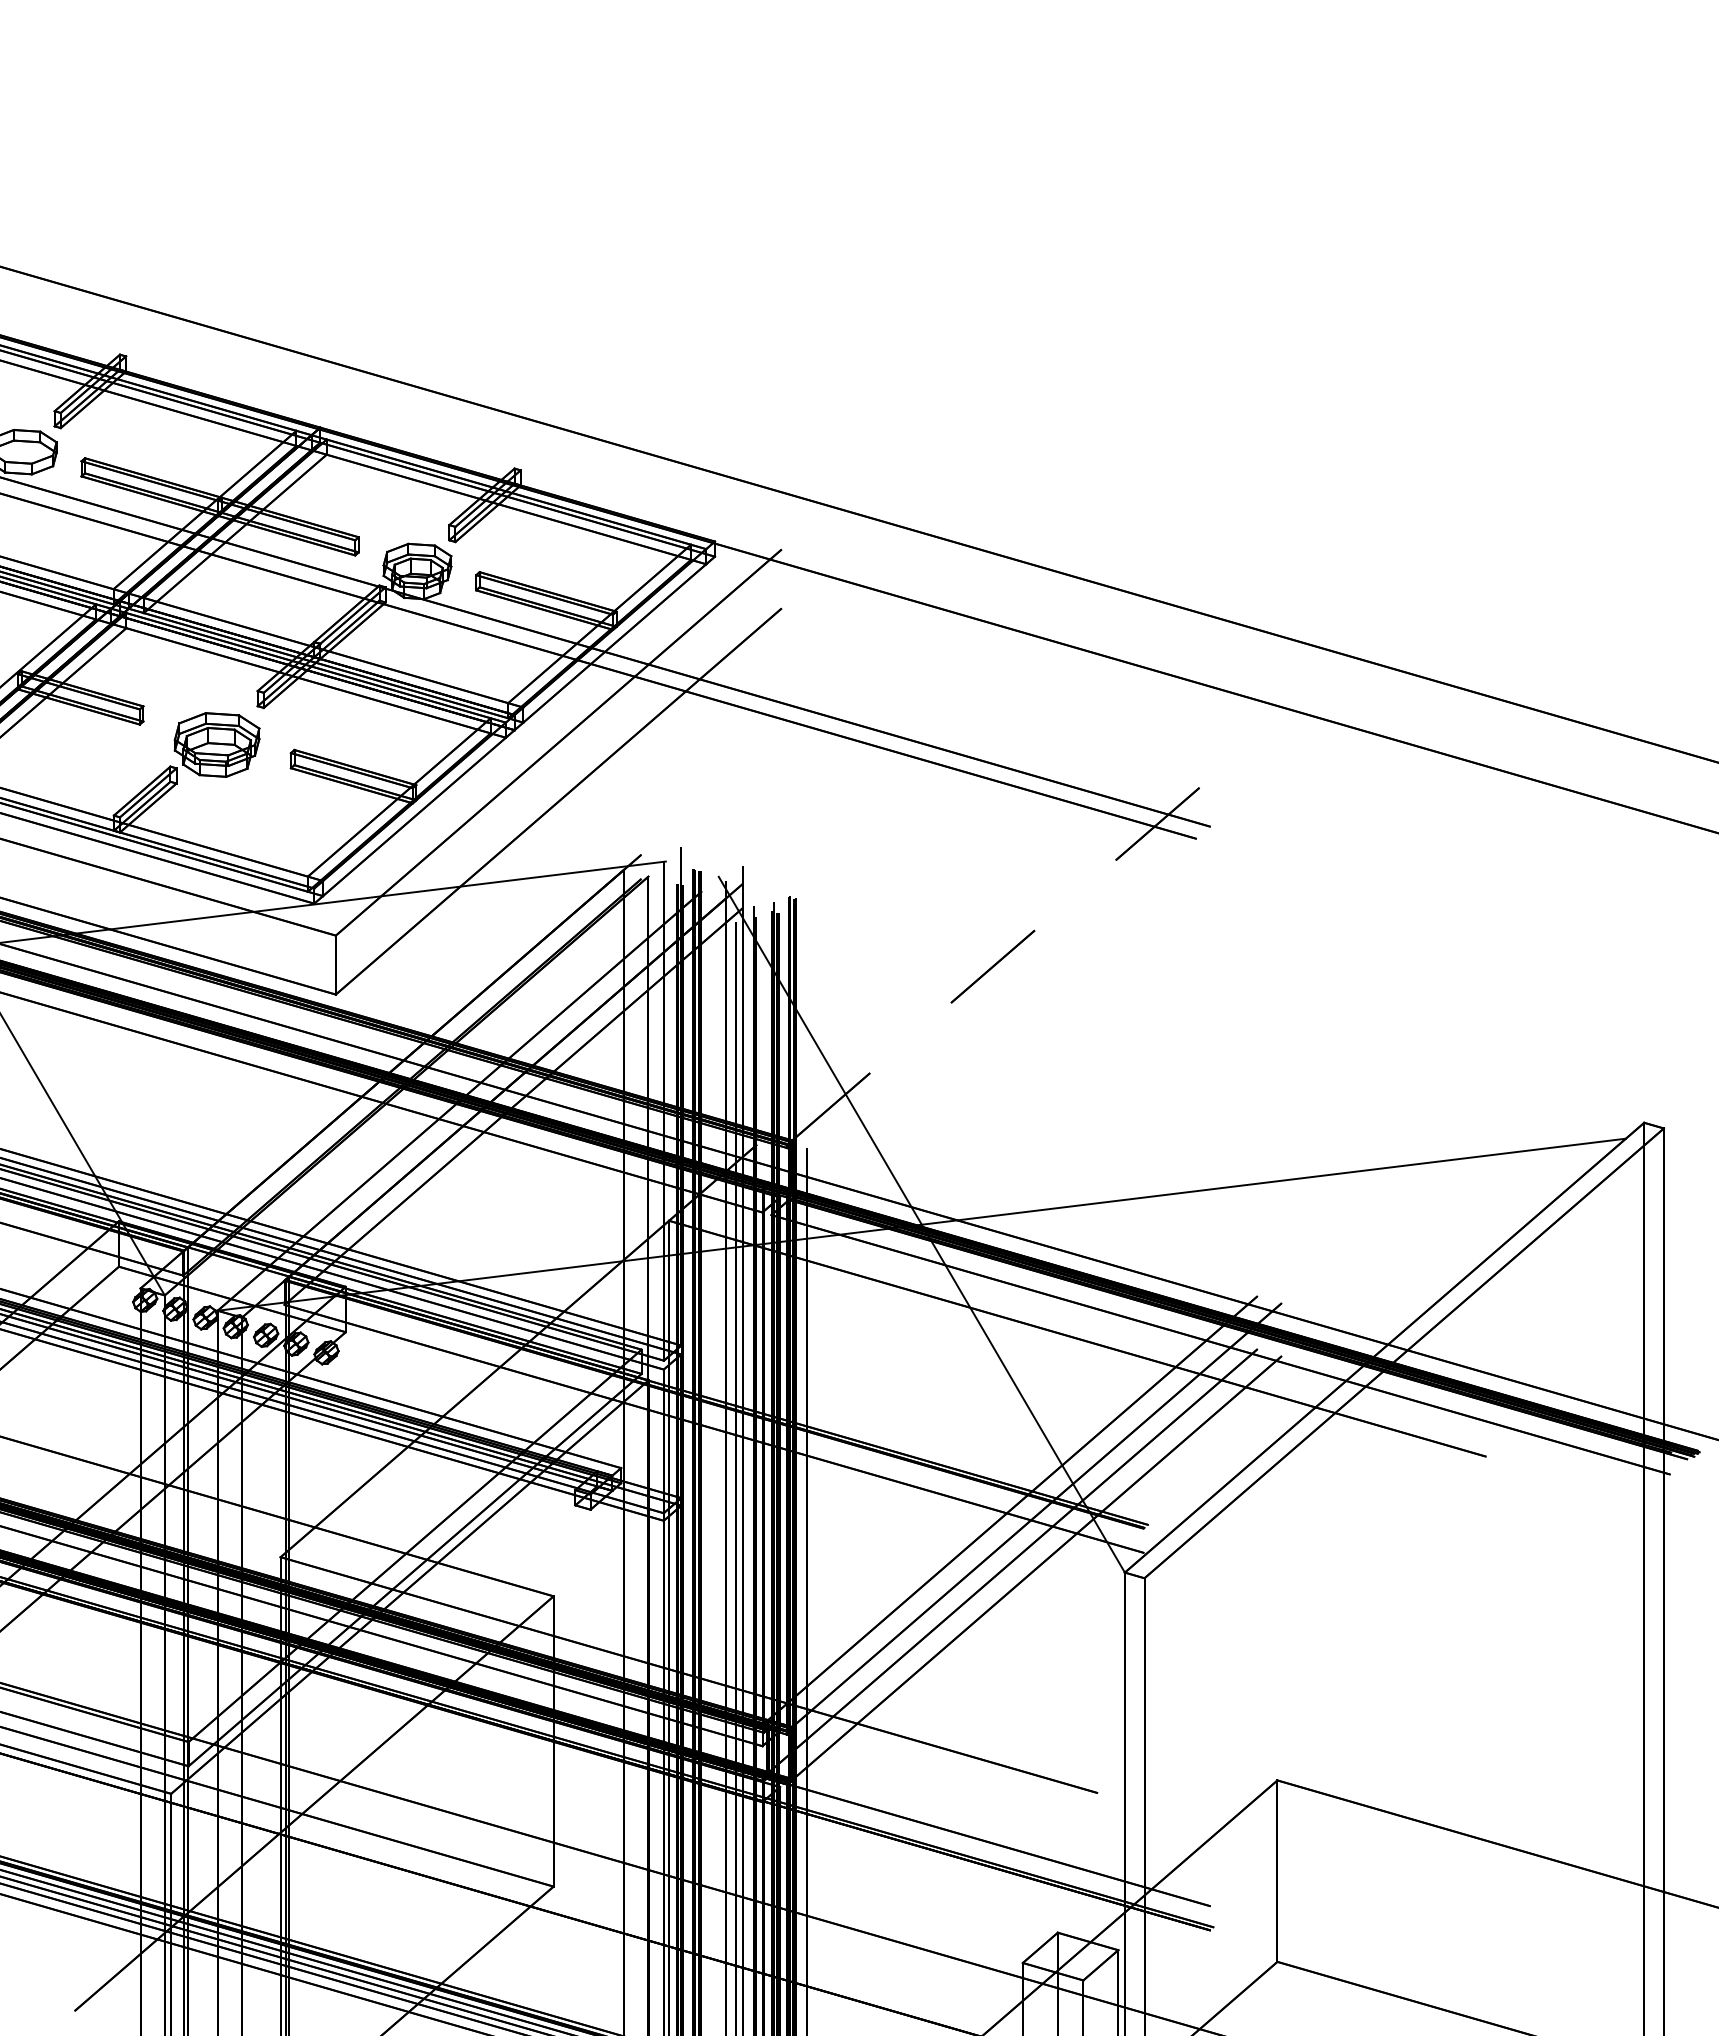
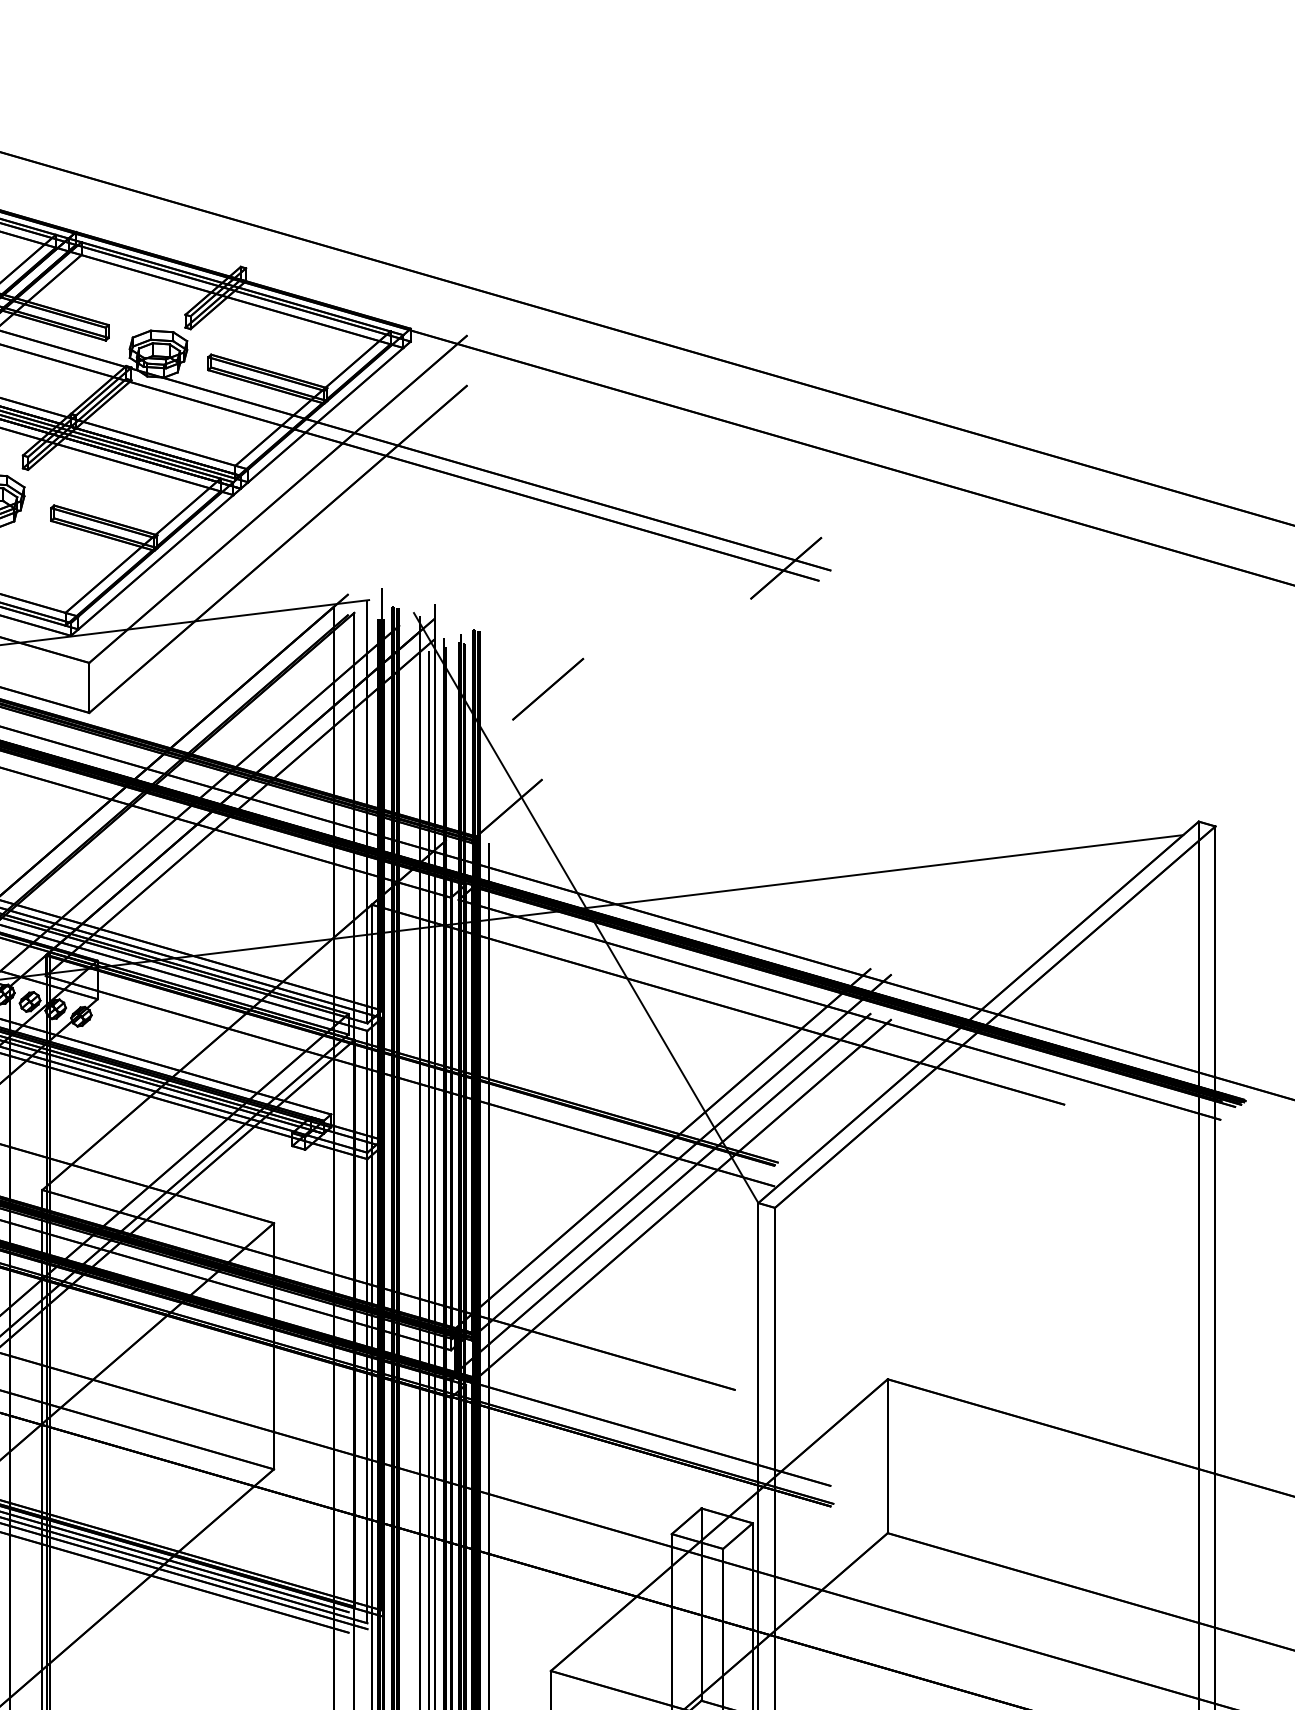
line: (992, 966) -> (547, 689), moved

